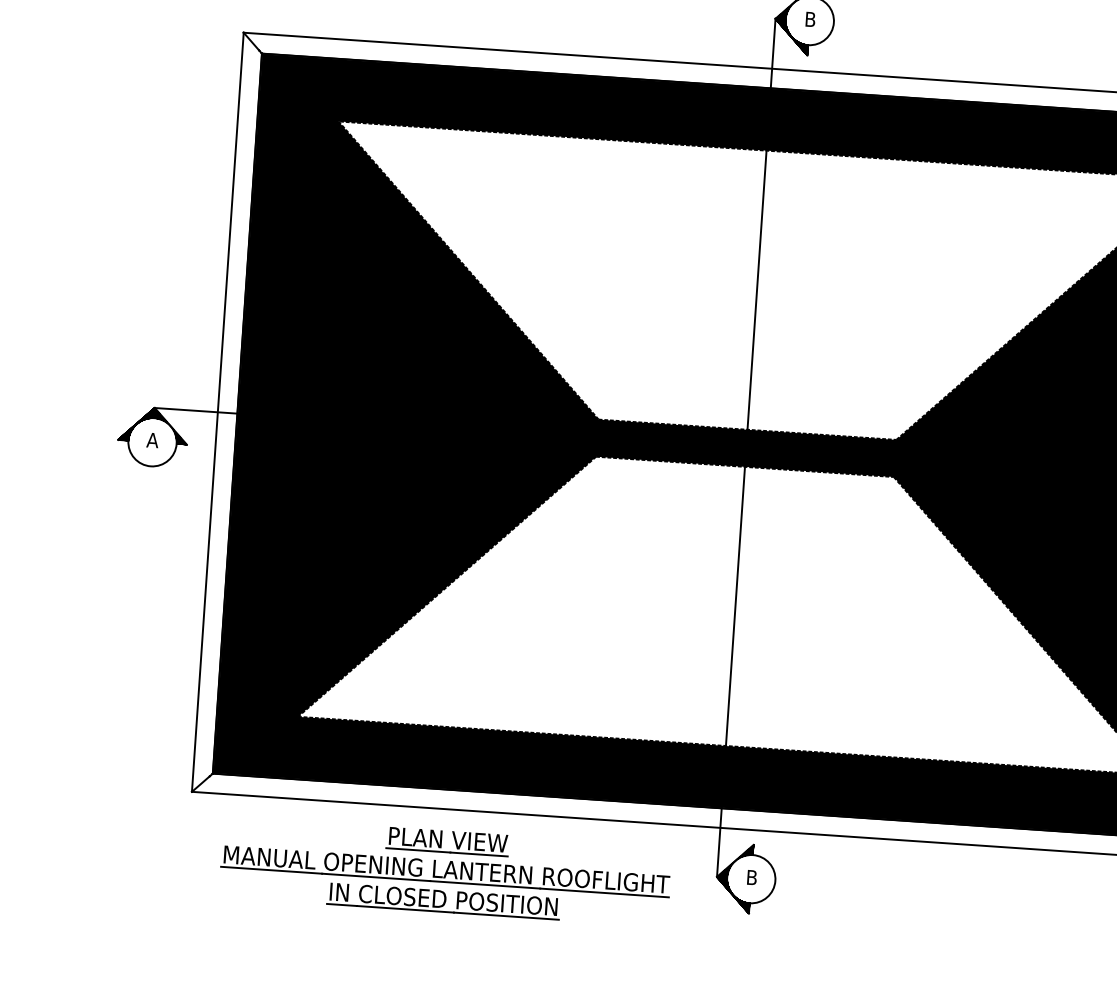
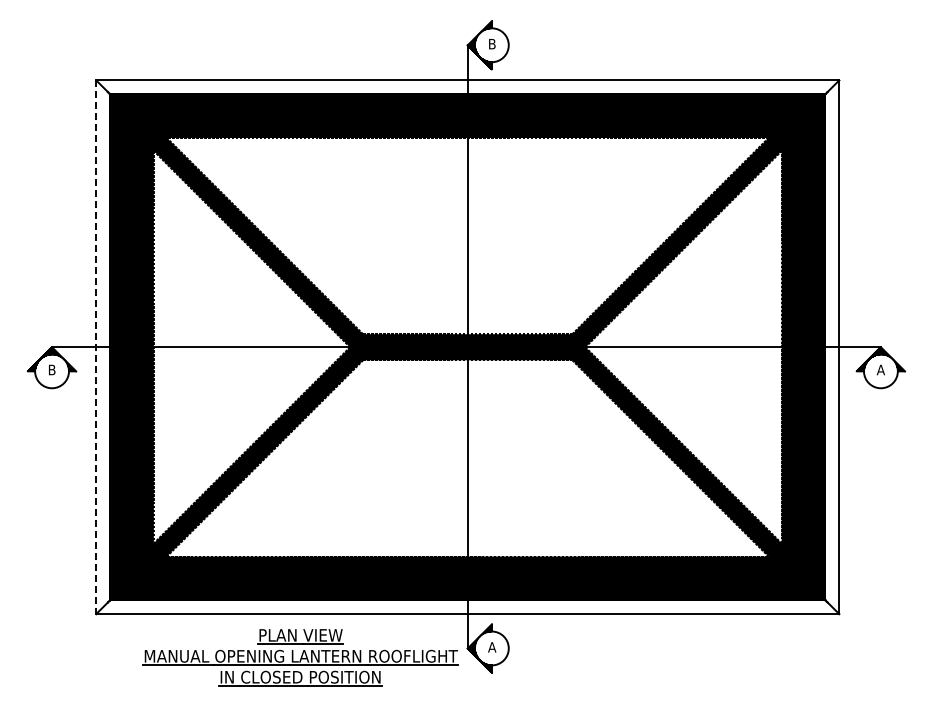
line: (218, 412) -> (96, 347), solid -> dashed
text: (153, 439) -> (52, 369), A -> B
part: (445, 871) -> (300, 657), moved
text: (752, 877) -> (492, 647), B -> A

